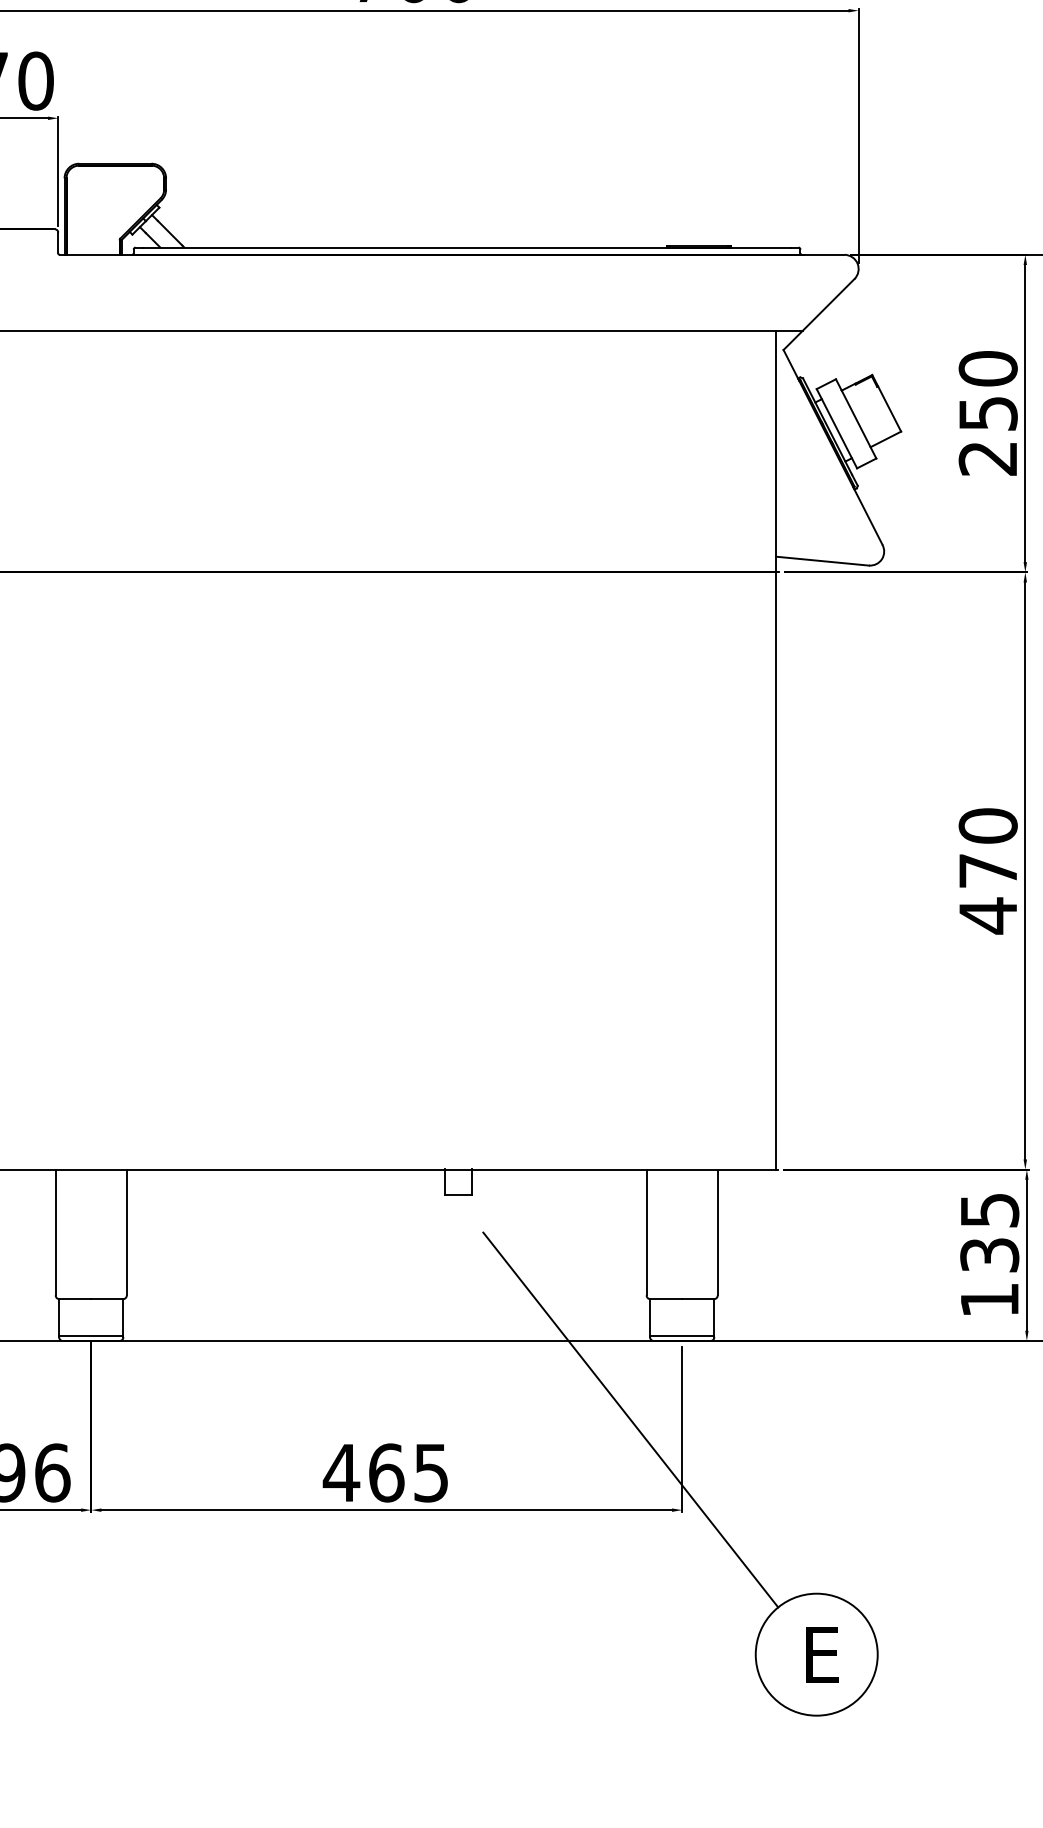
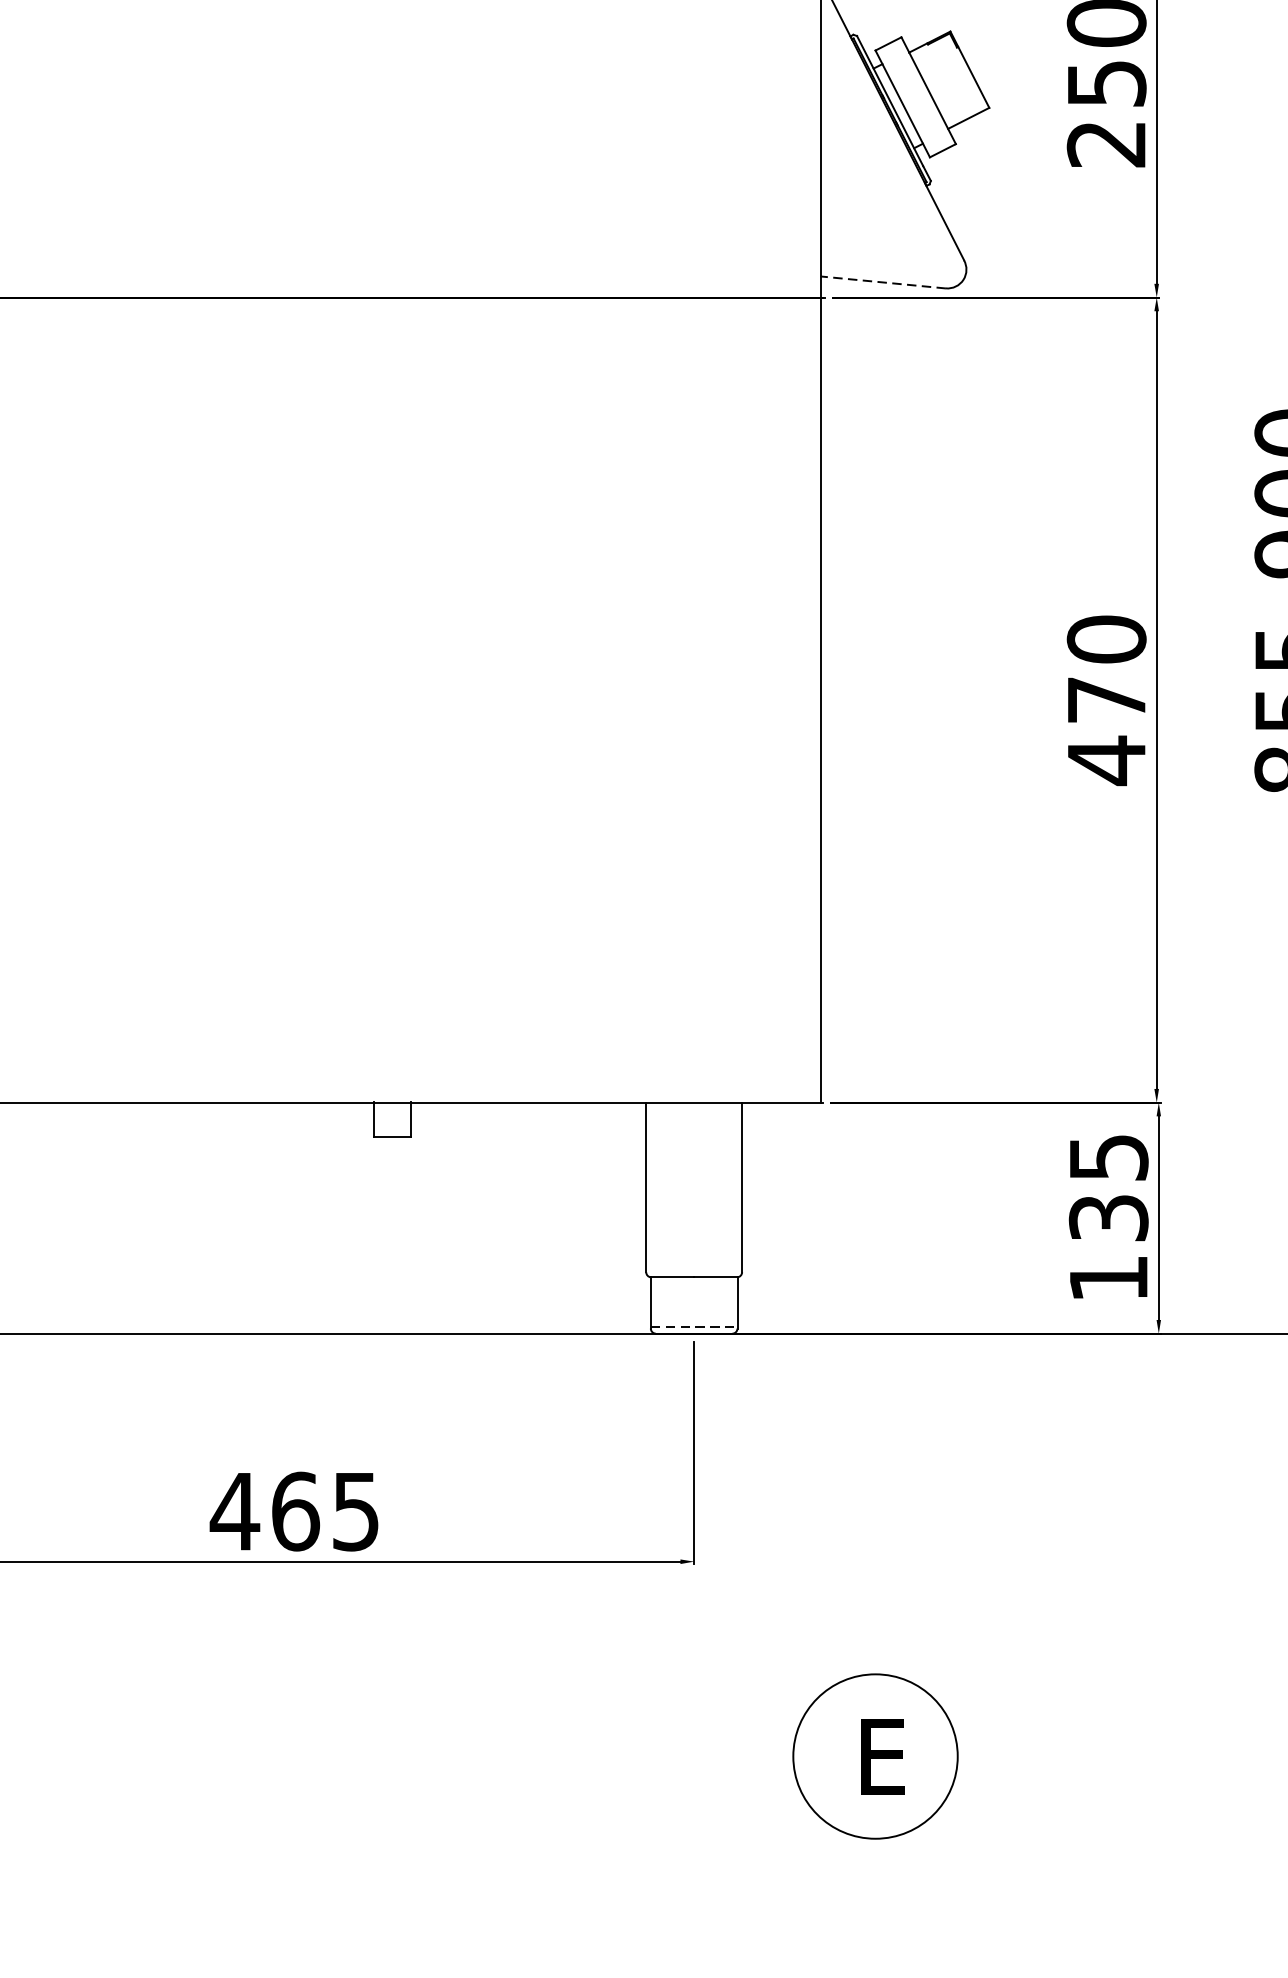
line: (822, 561) -> (883, 282), solid -> dashed
line: (682, 1335) -> (694, 1326), solid -> dashed
line: (630, 1419) -> (624, 1439), removed

